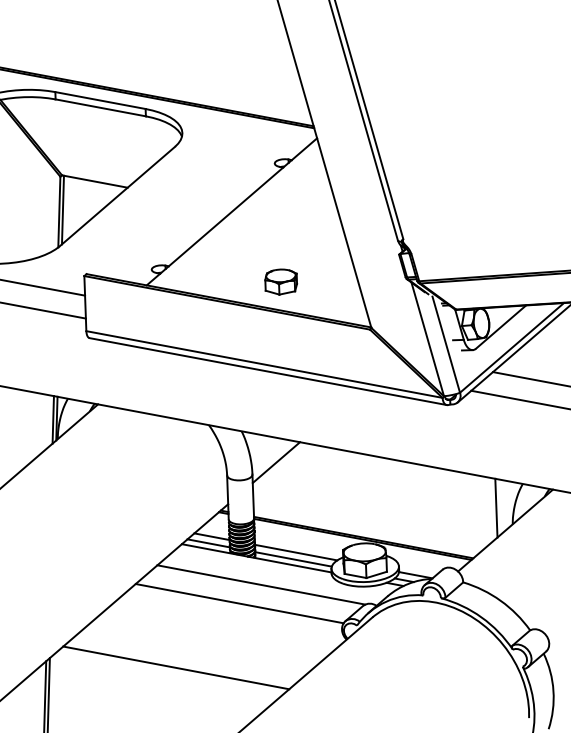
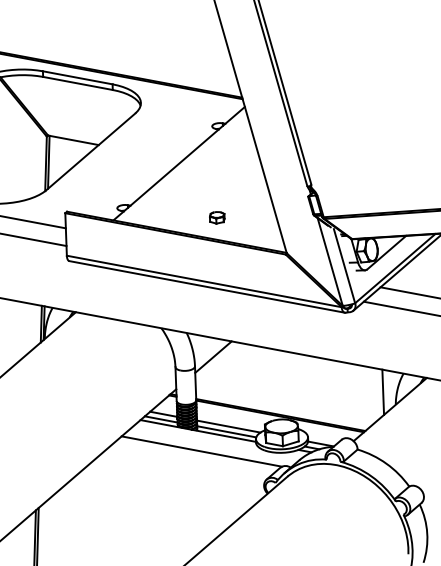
part: (281, 281) -> (217, 217), size x0.6
line: (239, 603) -> (185, 465), removed
line: (176, 667) -> (136, 515), removed

